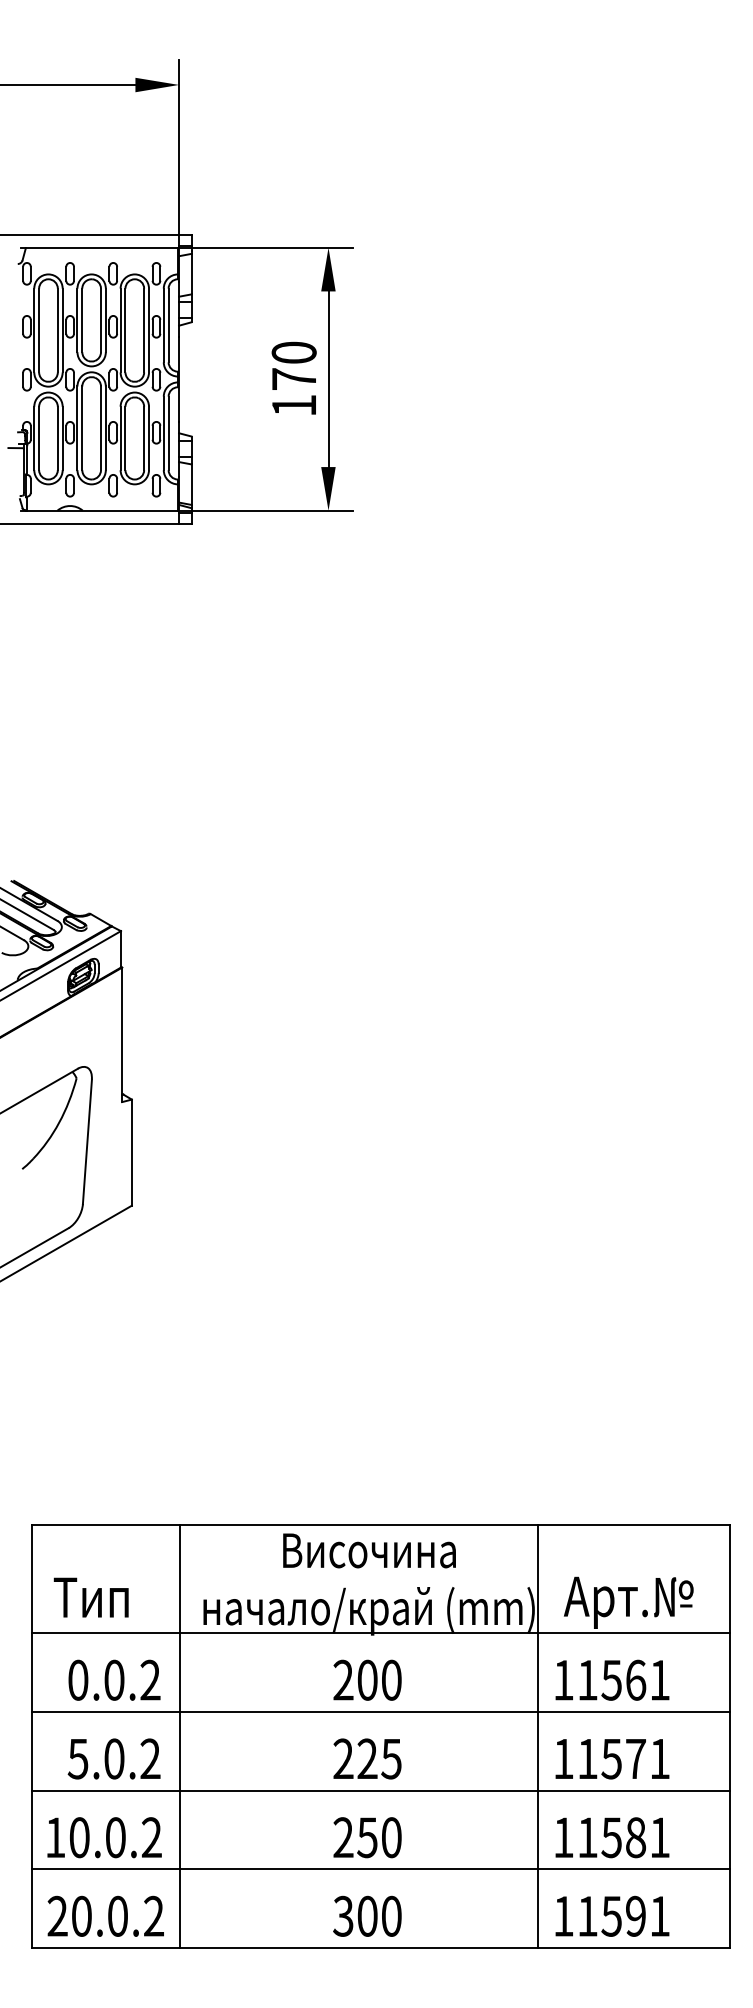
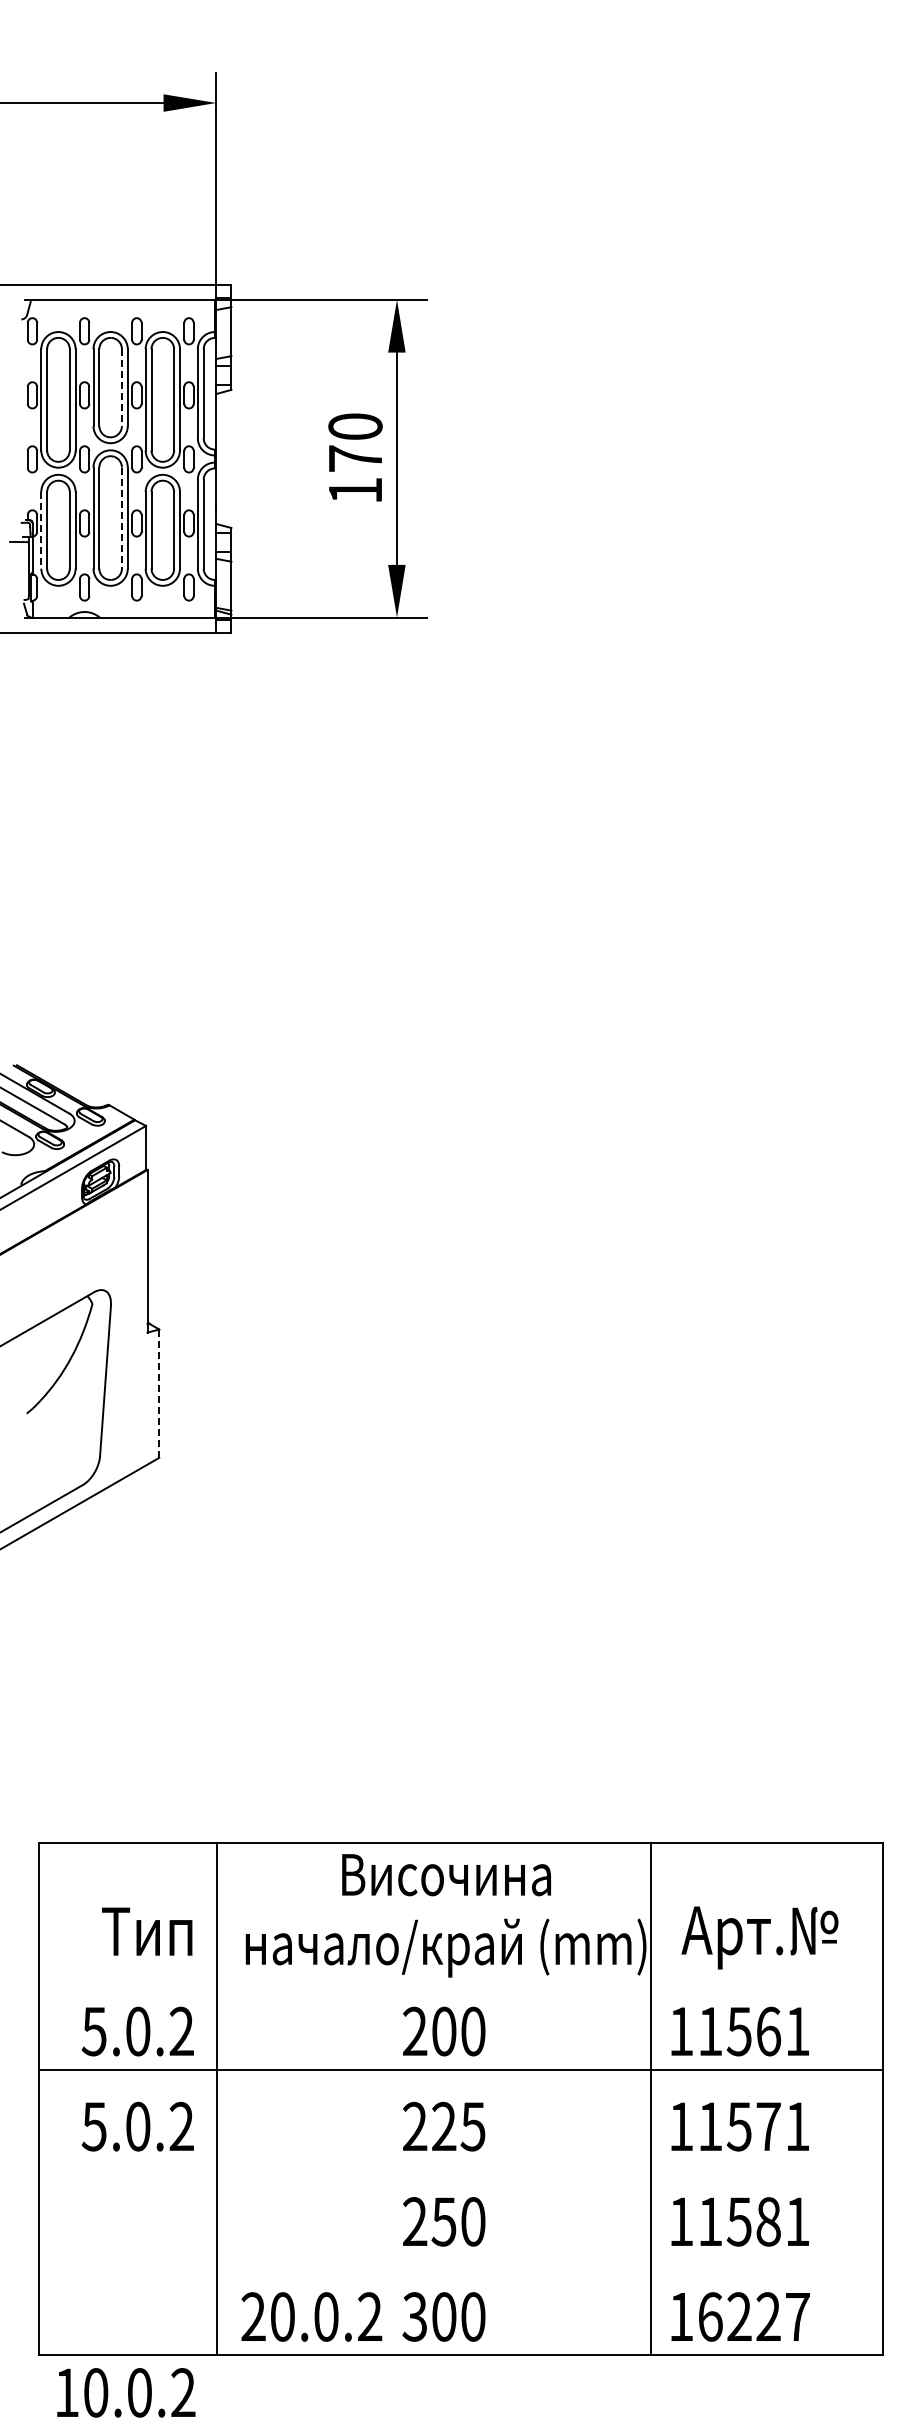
line: (100, 321) -> (121, 388), solid -> dashed
line: (100, 428) -> (121, 518), solid -> dashed
line: (34, 438) -> (41, 530), solid -> dashed
line: (132, 1152) -> (159, 1393), solid -> dashed
text: (91, 1597) -> (147, 1931), moved
line: (381, 1633) -> (460, 1974), removed
text: (77, 1680) -> (93, 2031), 0.0.2 -> 5.0.2
line: (381, 1791) -> (460, 2165), removed
text: (104, 1837) -> (126, 2392), moved
line: (381, 1869) -> (460, 2260), removed
text: (105, 1915) -> (311, 2316), moved
text: (624, 1915) -> (754, 2316), 11591 -> 16227

